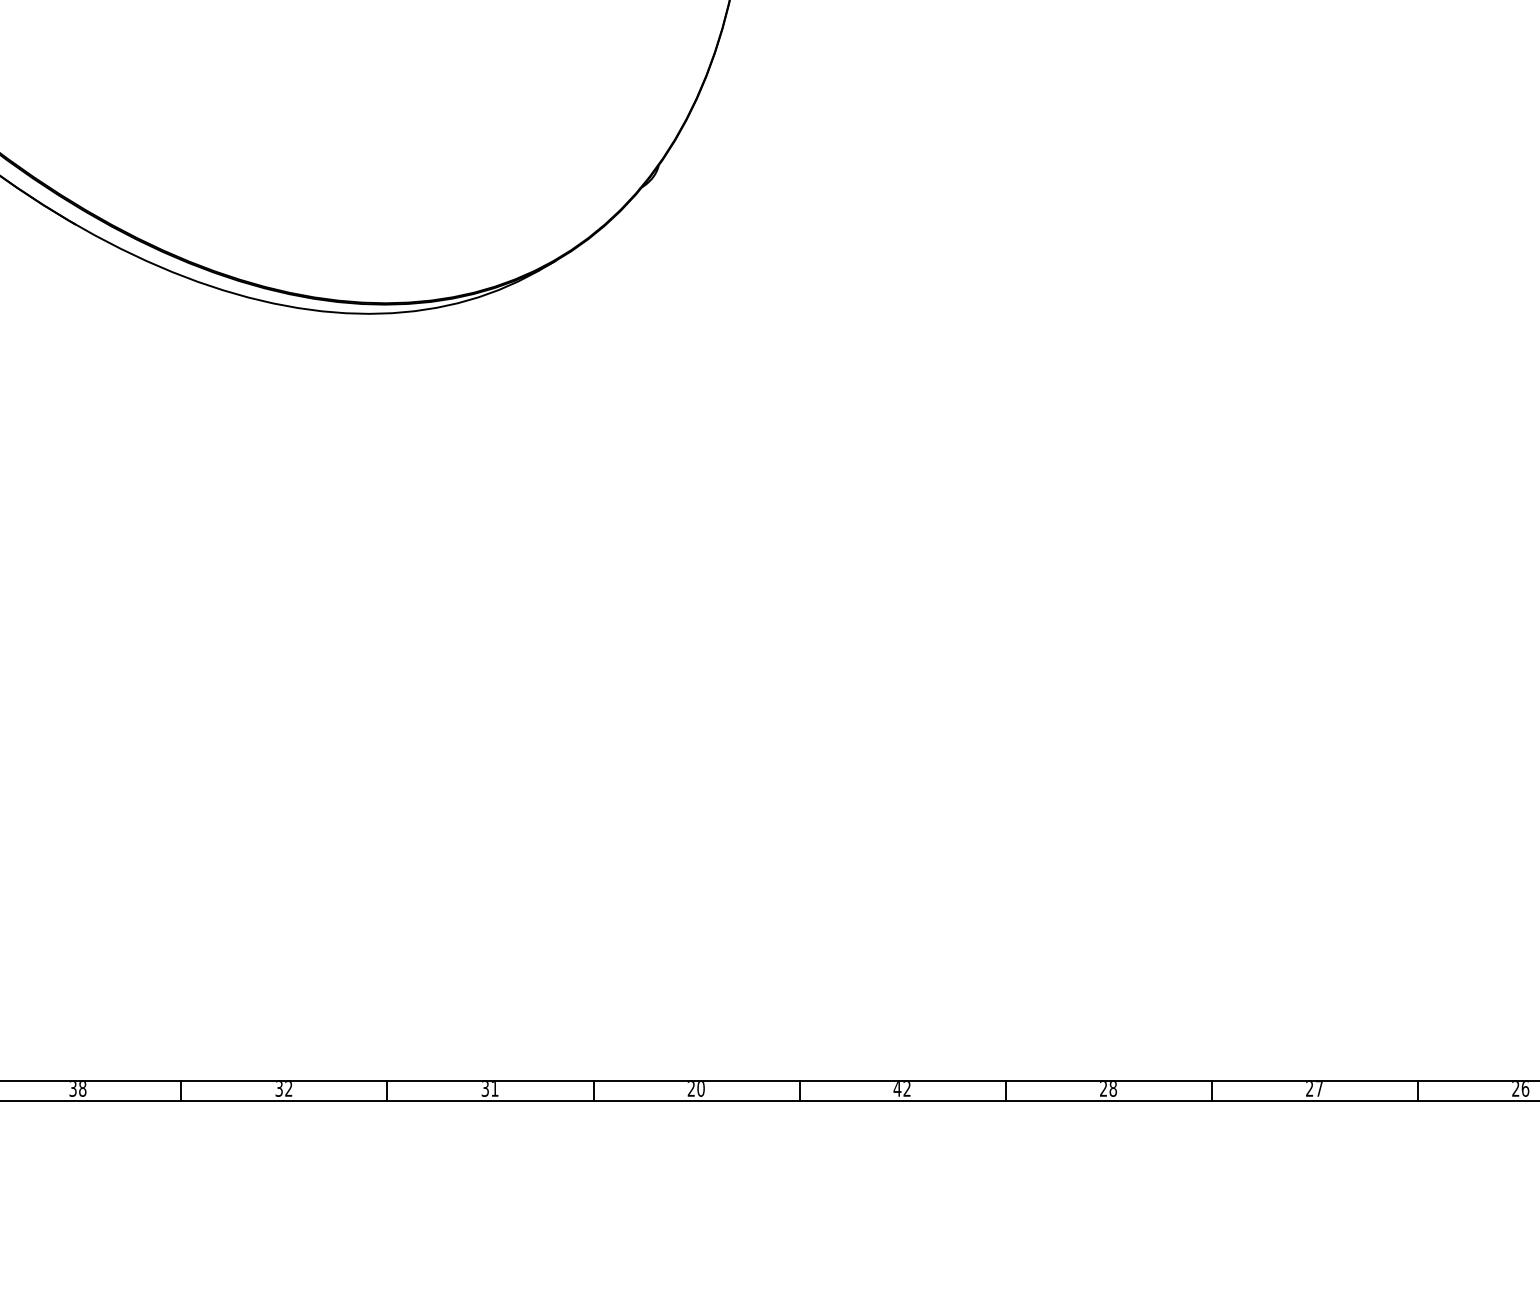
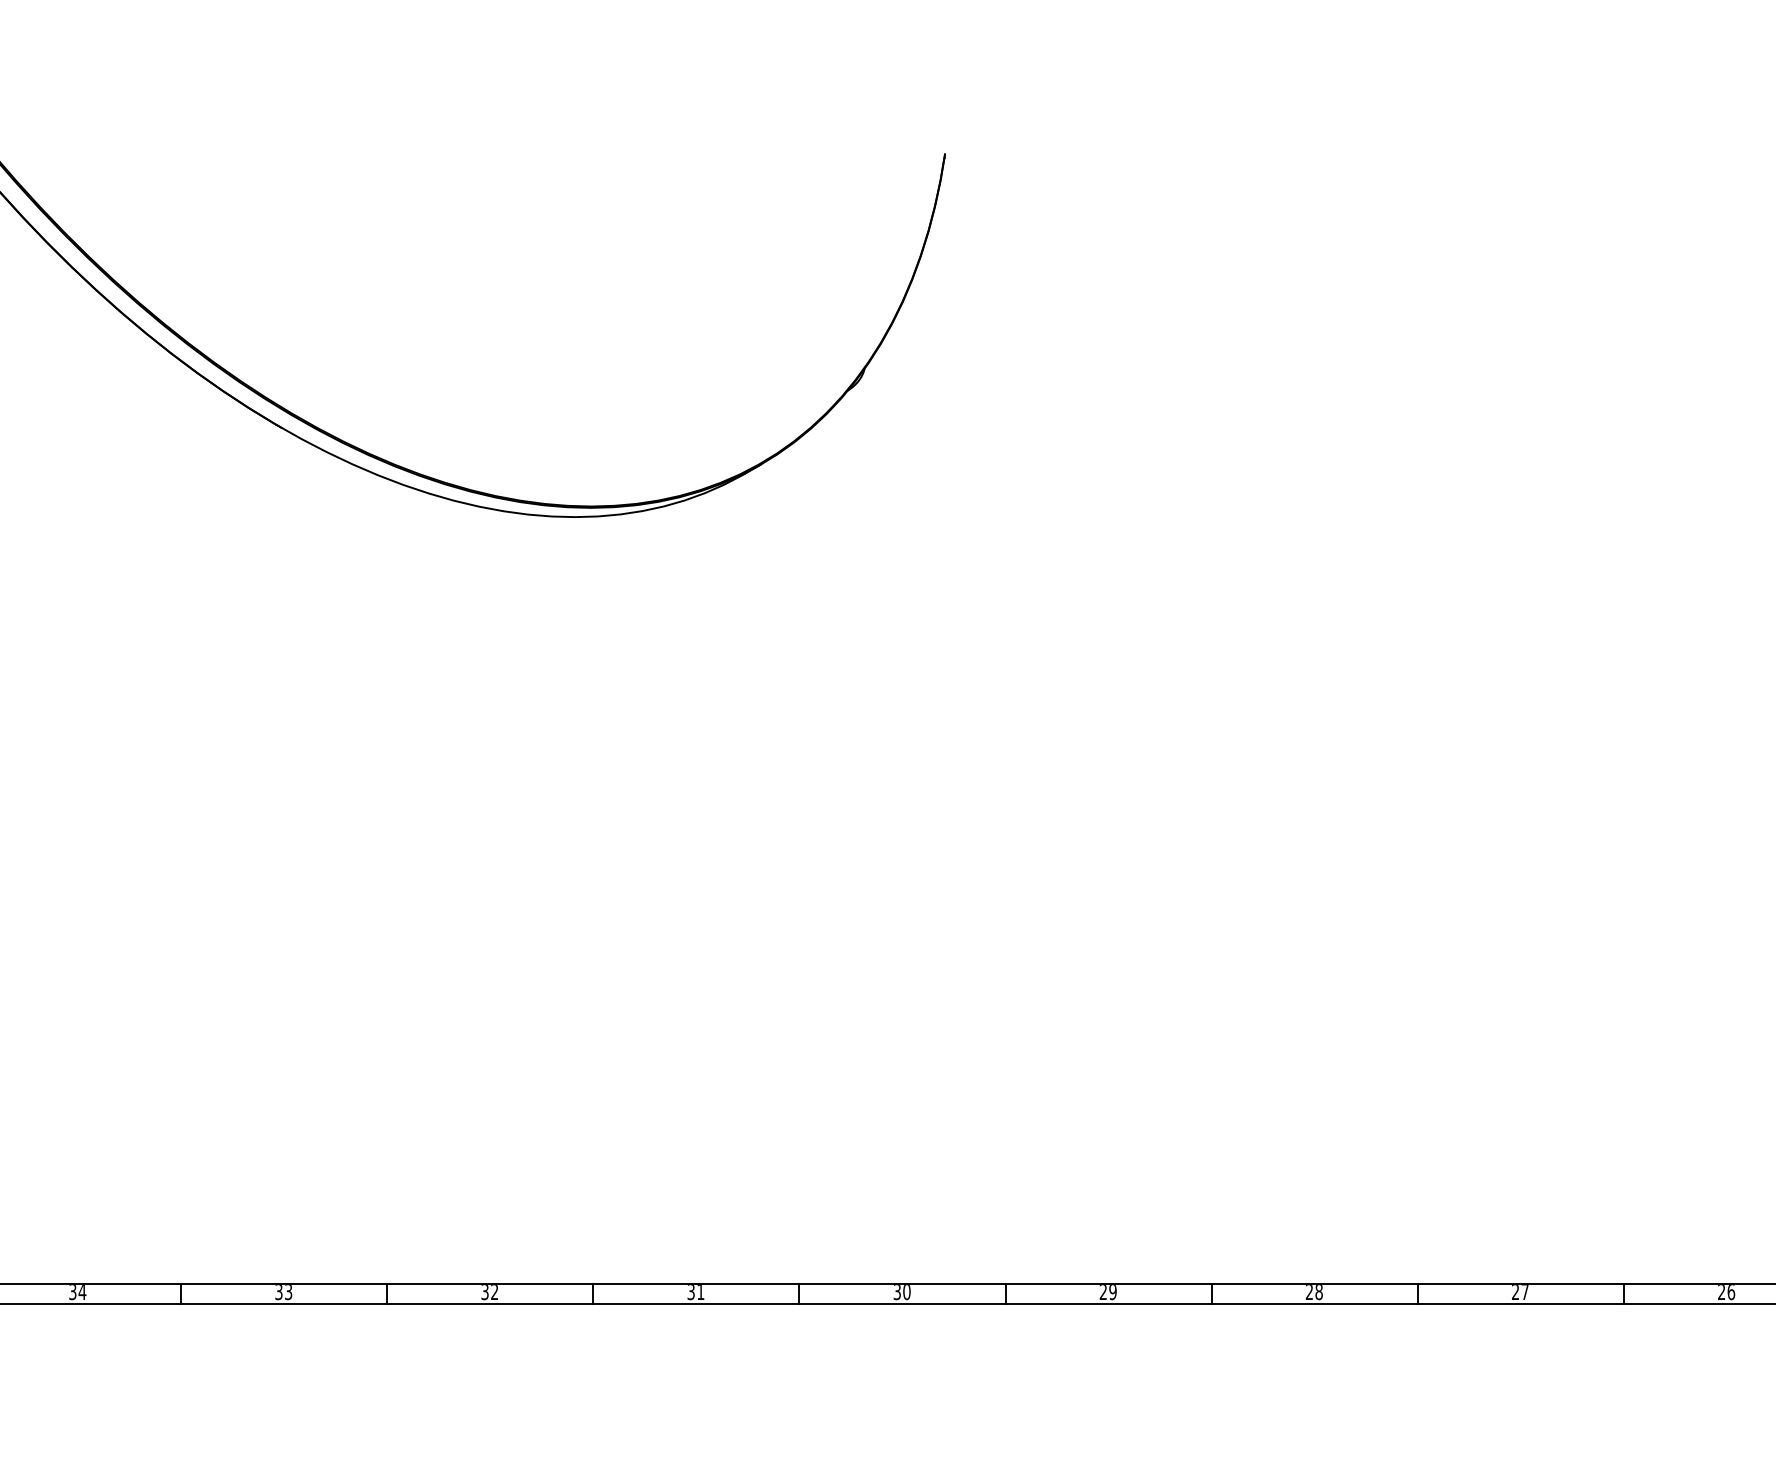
text: (82, 1089) -> (288, 1292), 38 -> 33
text: (690, 1089) -> (896, 1292), 20 -> 30
text: (901, 1089) -> (1107, 1292), 42 -> 29

